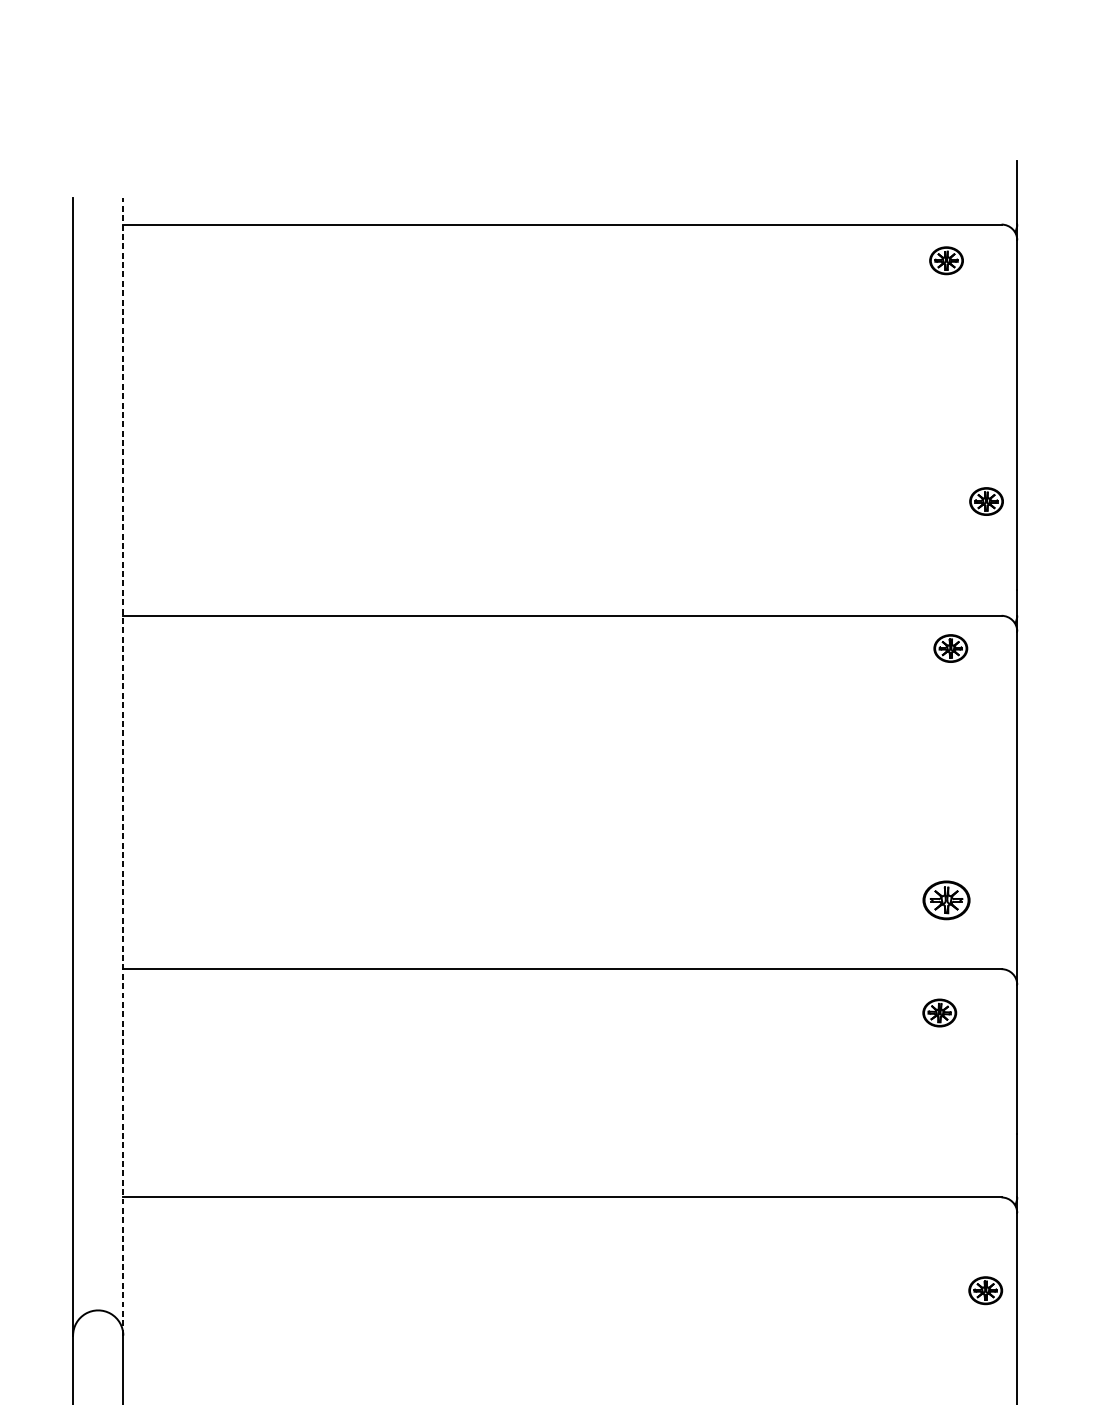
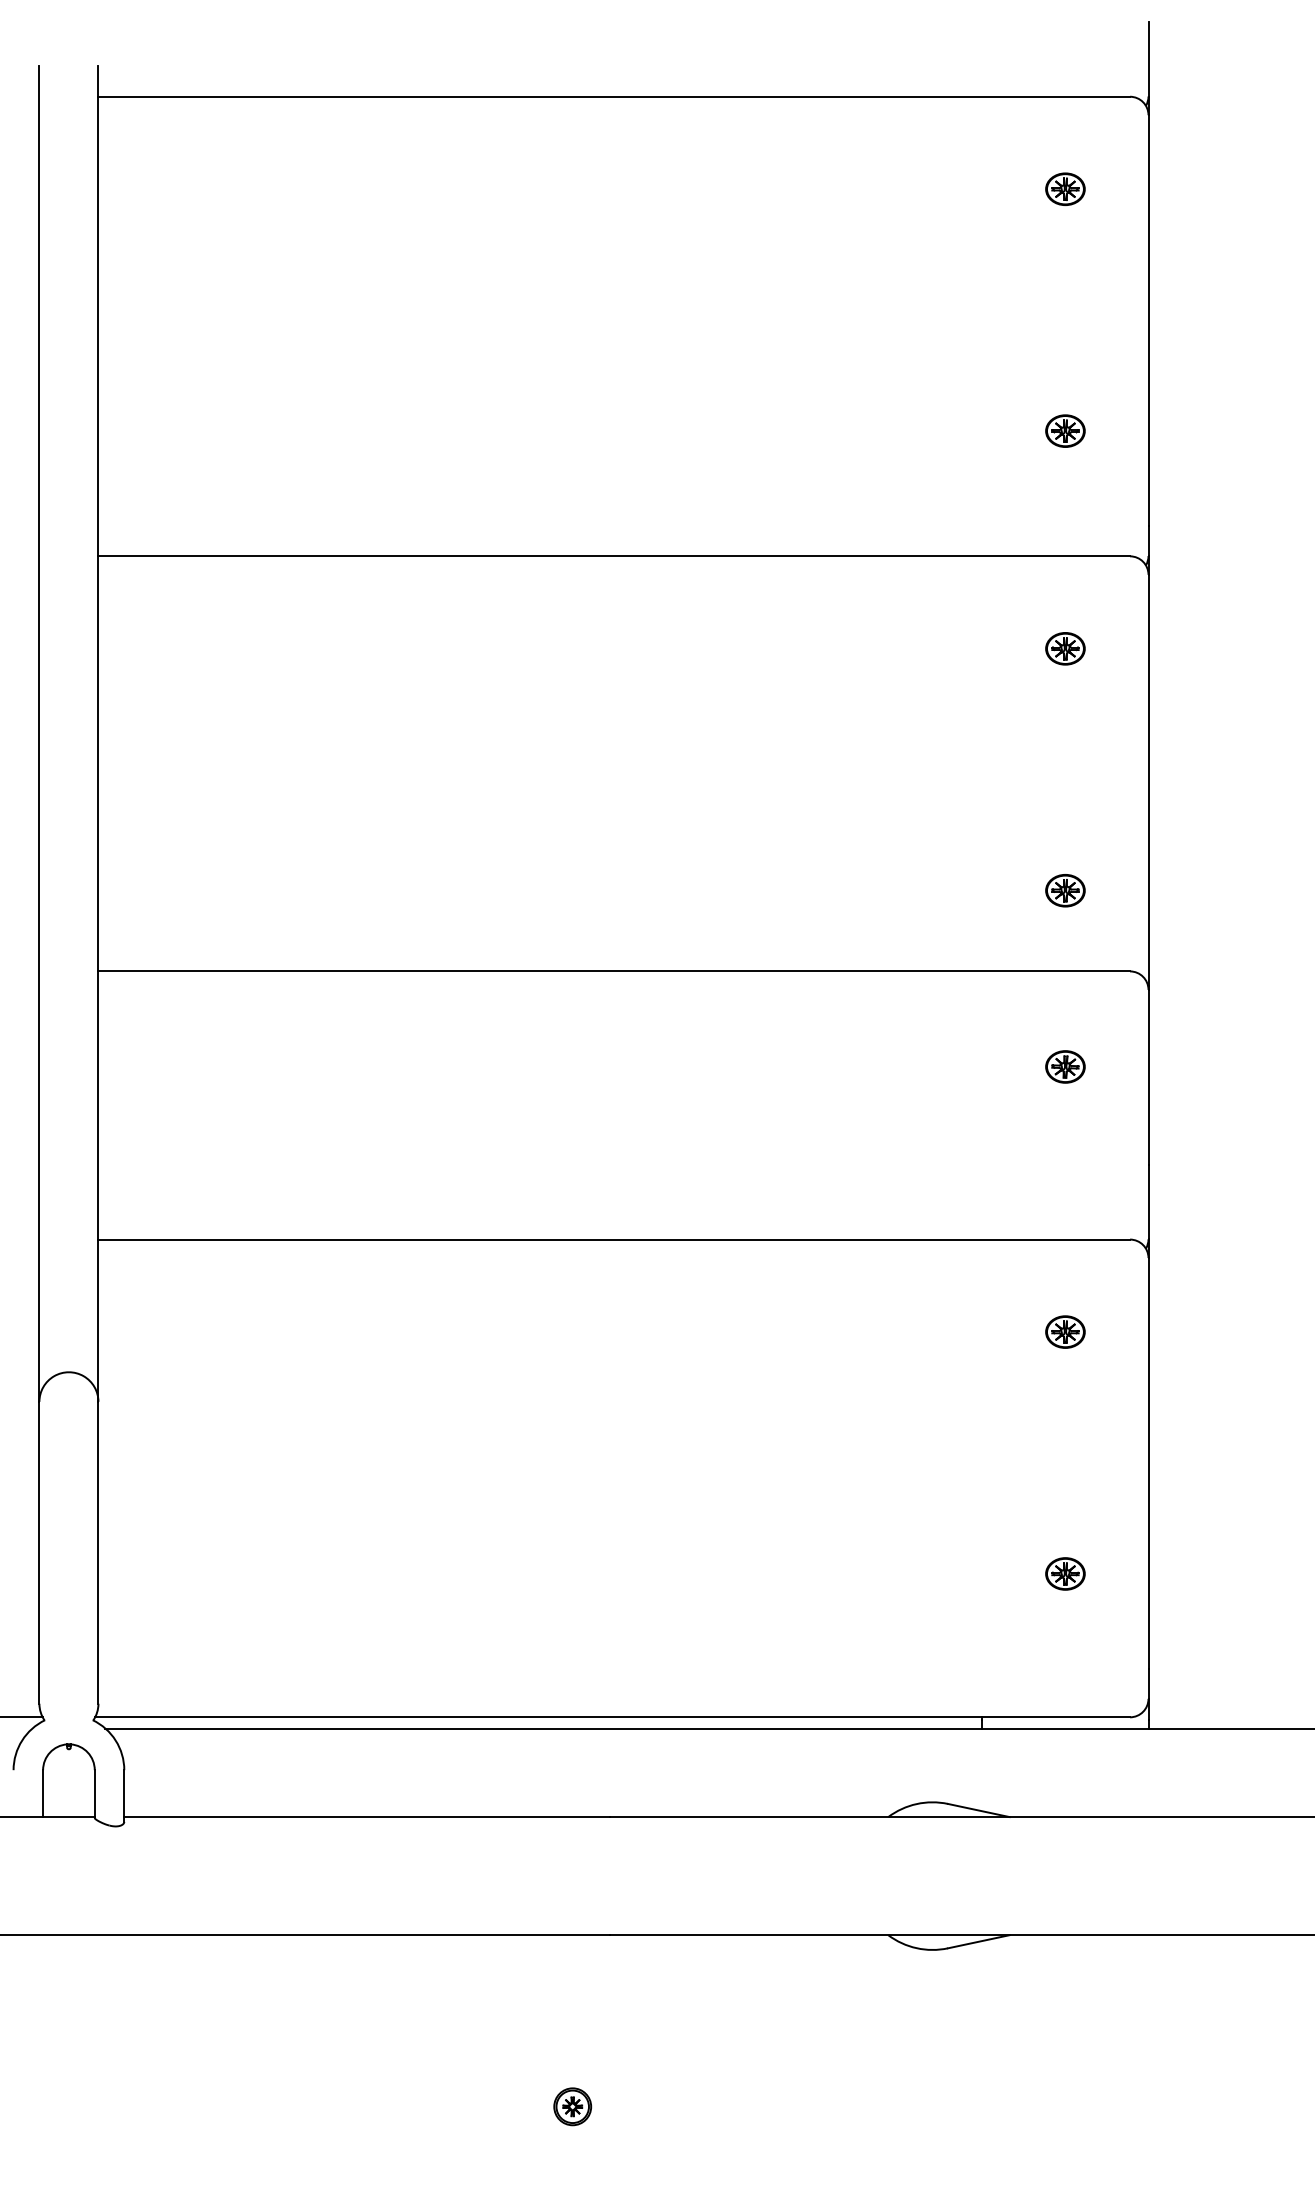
part: (946, 260) -> (1065, 188), moved
part: (986, 501) -> (1065, 430), moved
part: (950, 648) -> (1065, 648), moved
line: (123, 766) -> (98, 733), dashed -> solid
part: (946, 900) -> (1065, 890), size x0.71
part: (939, 1012) -> (1065, 1066), moved
part: (985, 1290) -> (1065, 1331), moved

